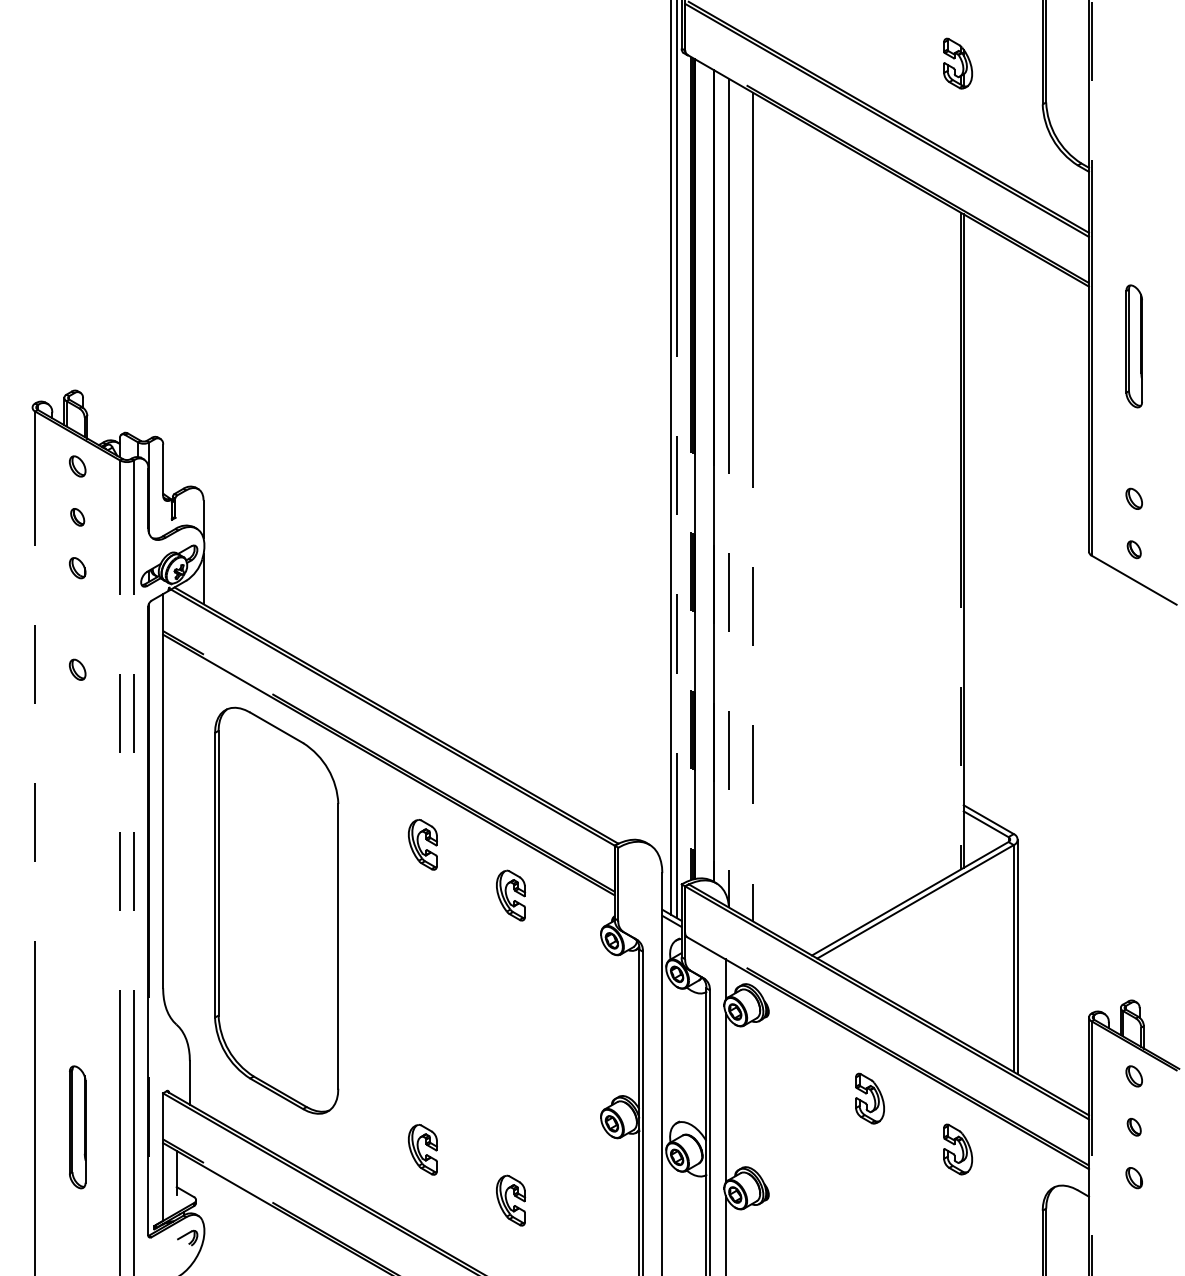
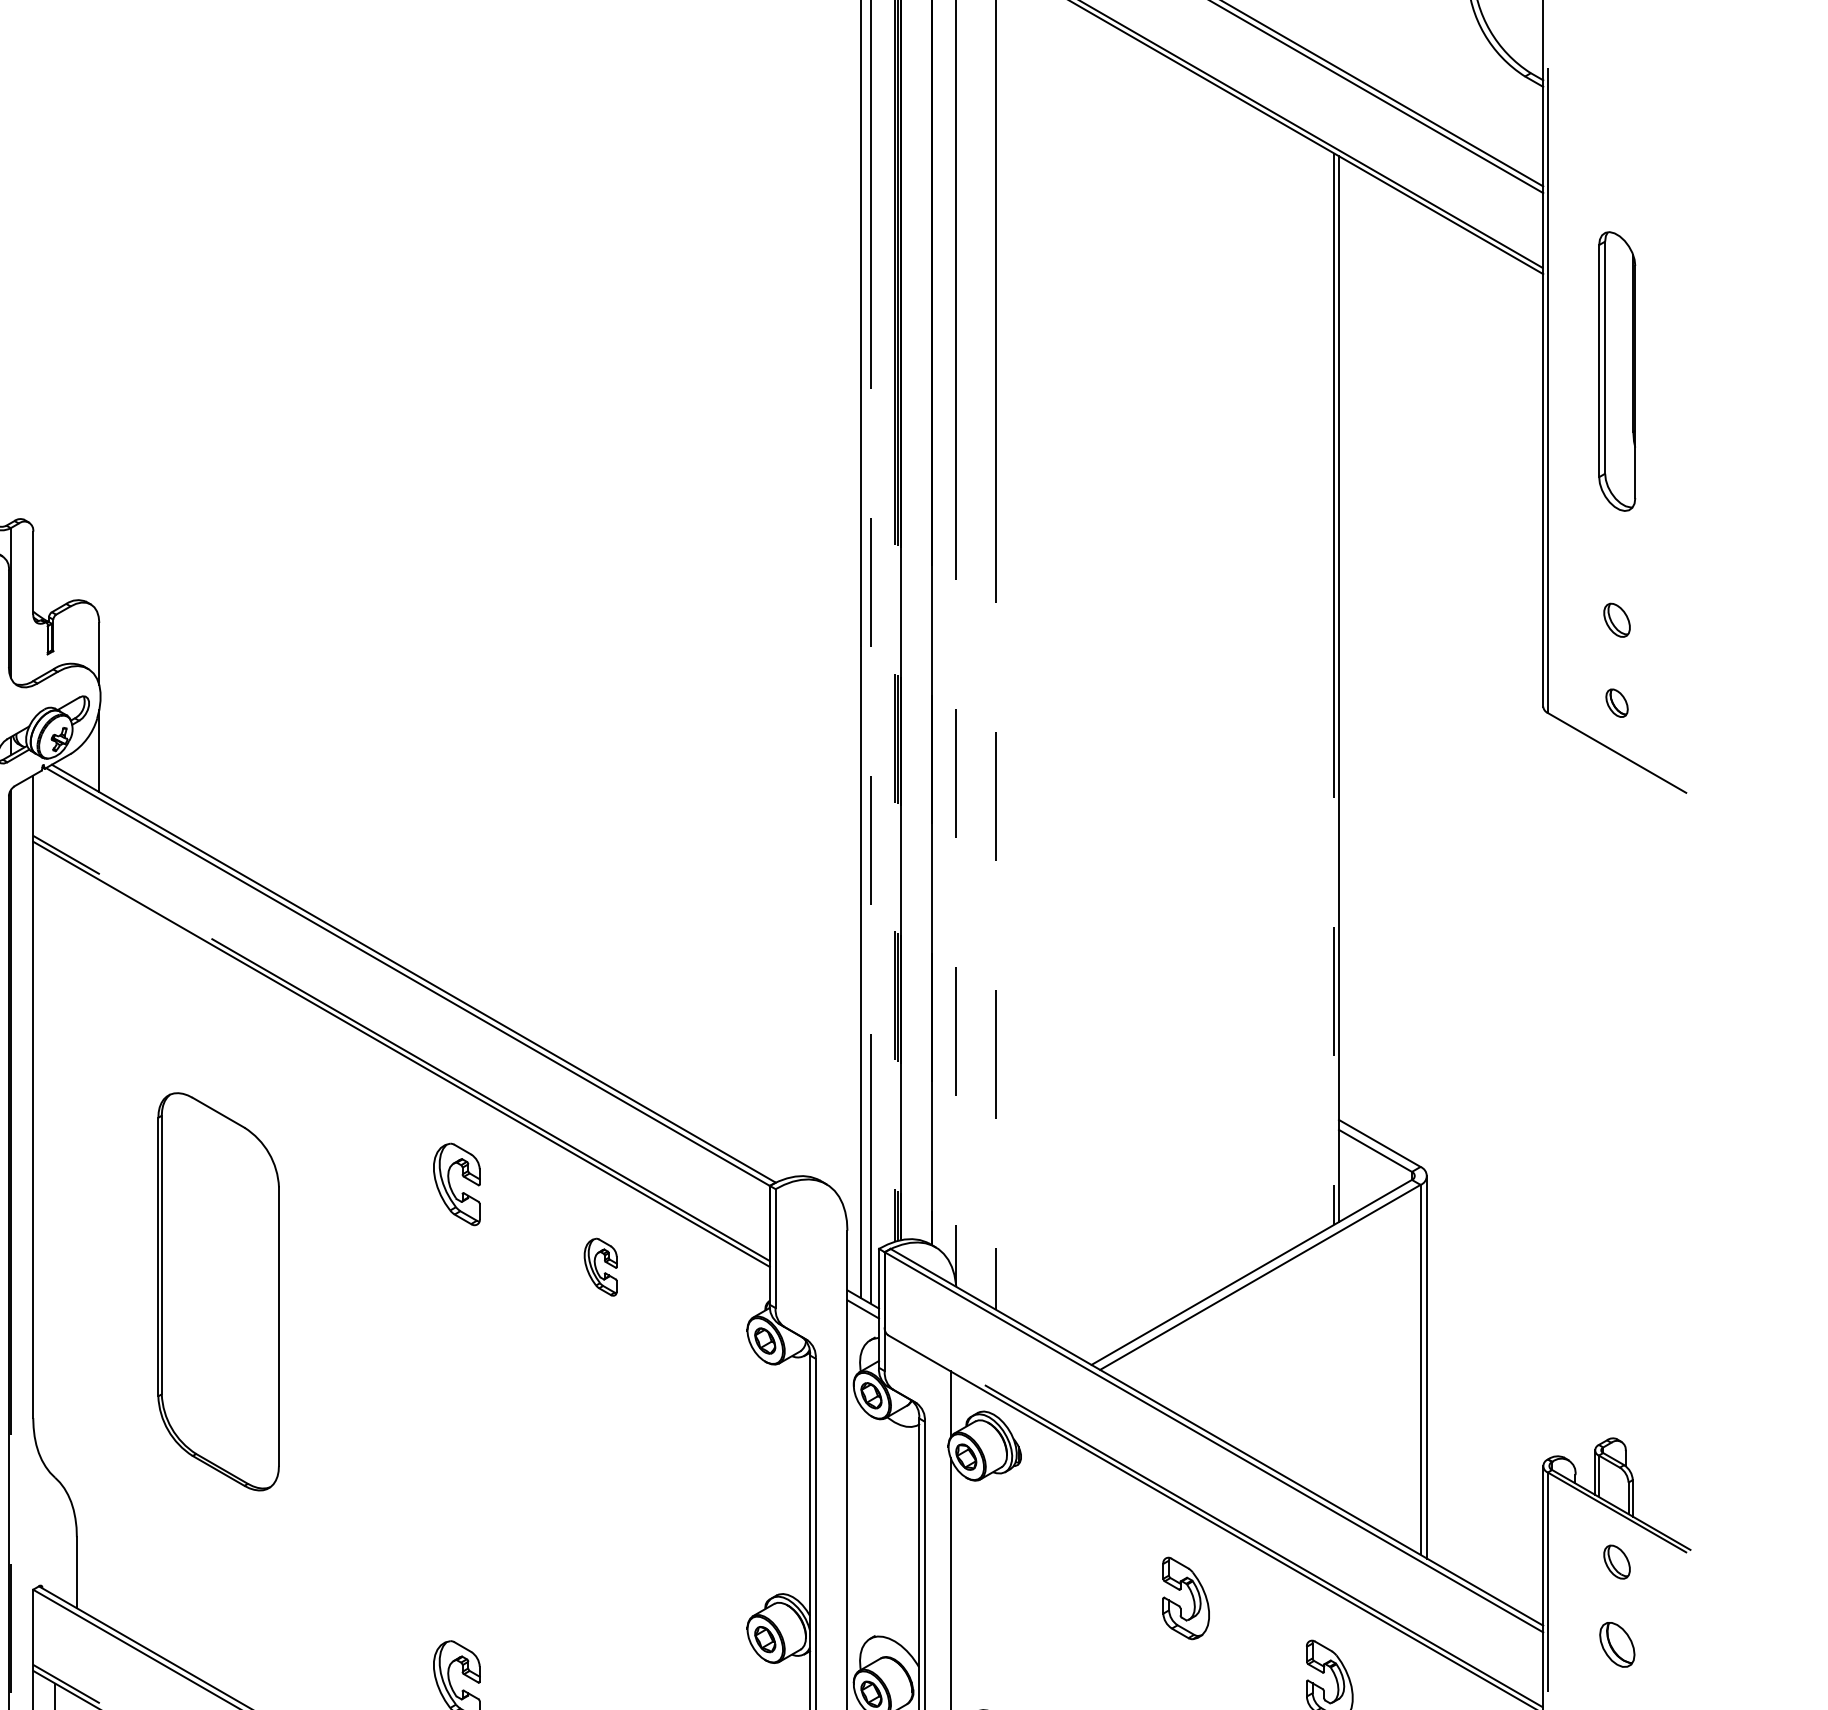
part: (1133, 346) -> (1615, 371), size x1.4
part: (511, 895) -> (601, 1267), size x0.7
part: (276, 910) -> (218, 1291), size x0.6
part: (1133, 1127) -> (1615, 1645), size x1.6

